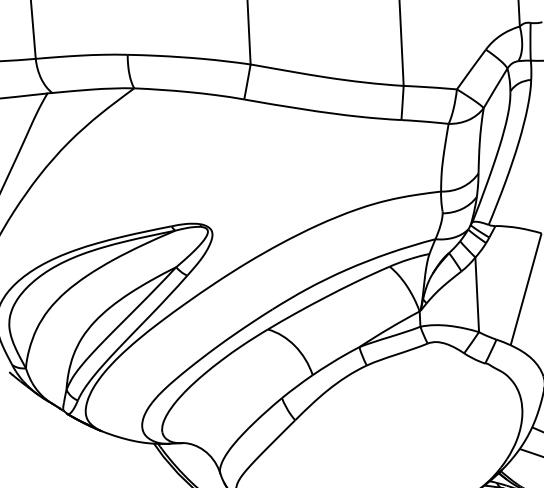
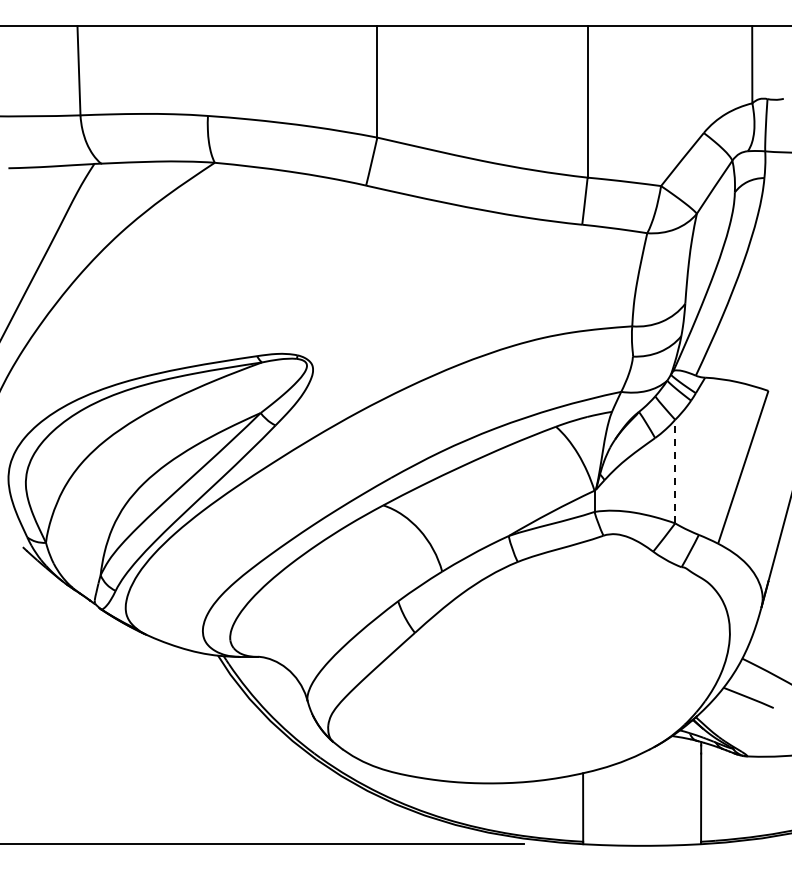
line: (477, 294) -> (675, 471), solid -> dashed

